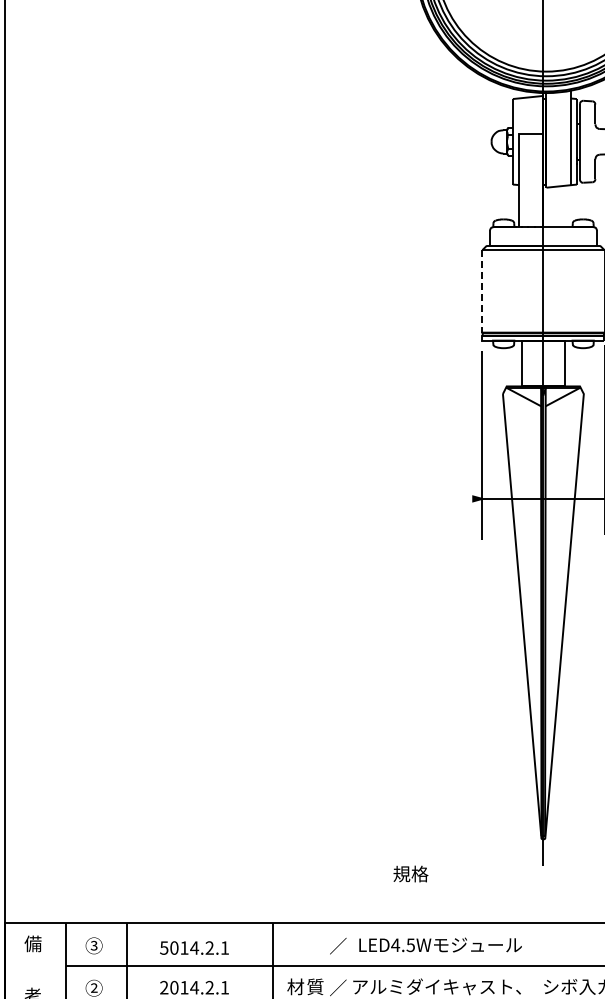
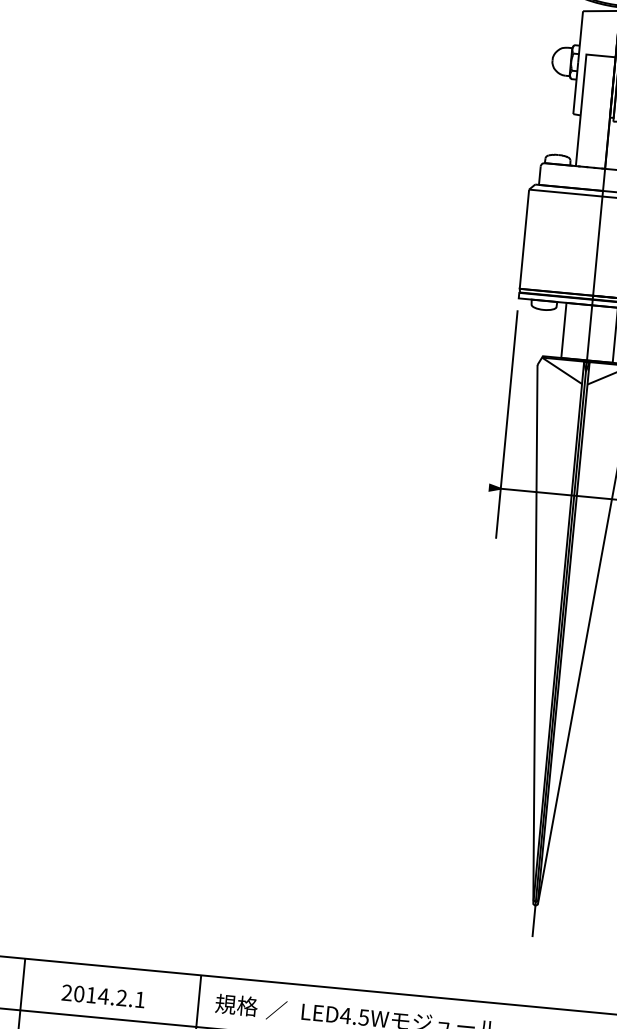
line: (482, 291) -> (524, 239), dashed -> solid
text: (410, 873) -> (236, 1004), moved
text: (164, 947) -> (67, 992), 5014.2.1 -> 2014.2.1

